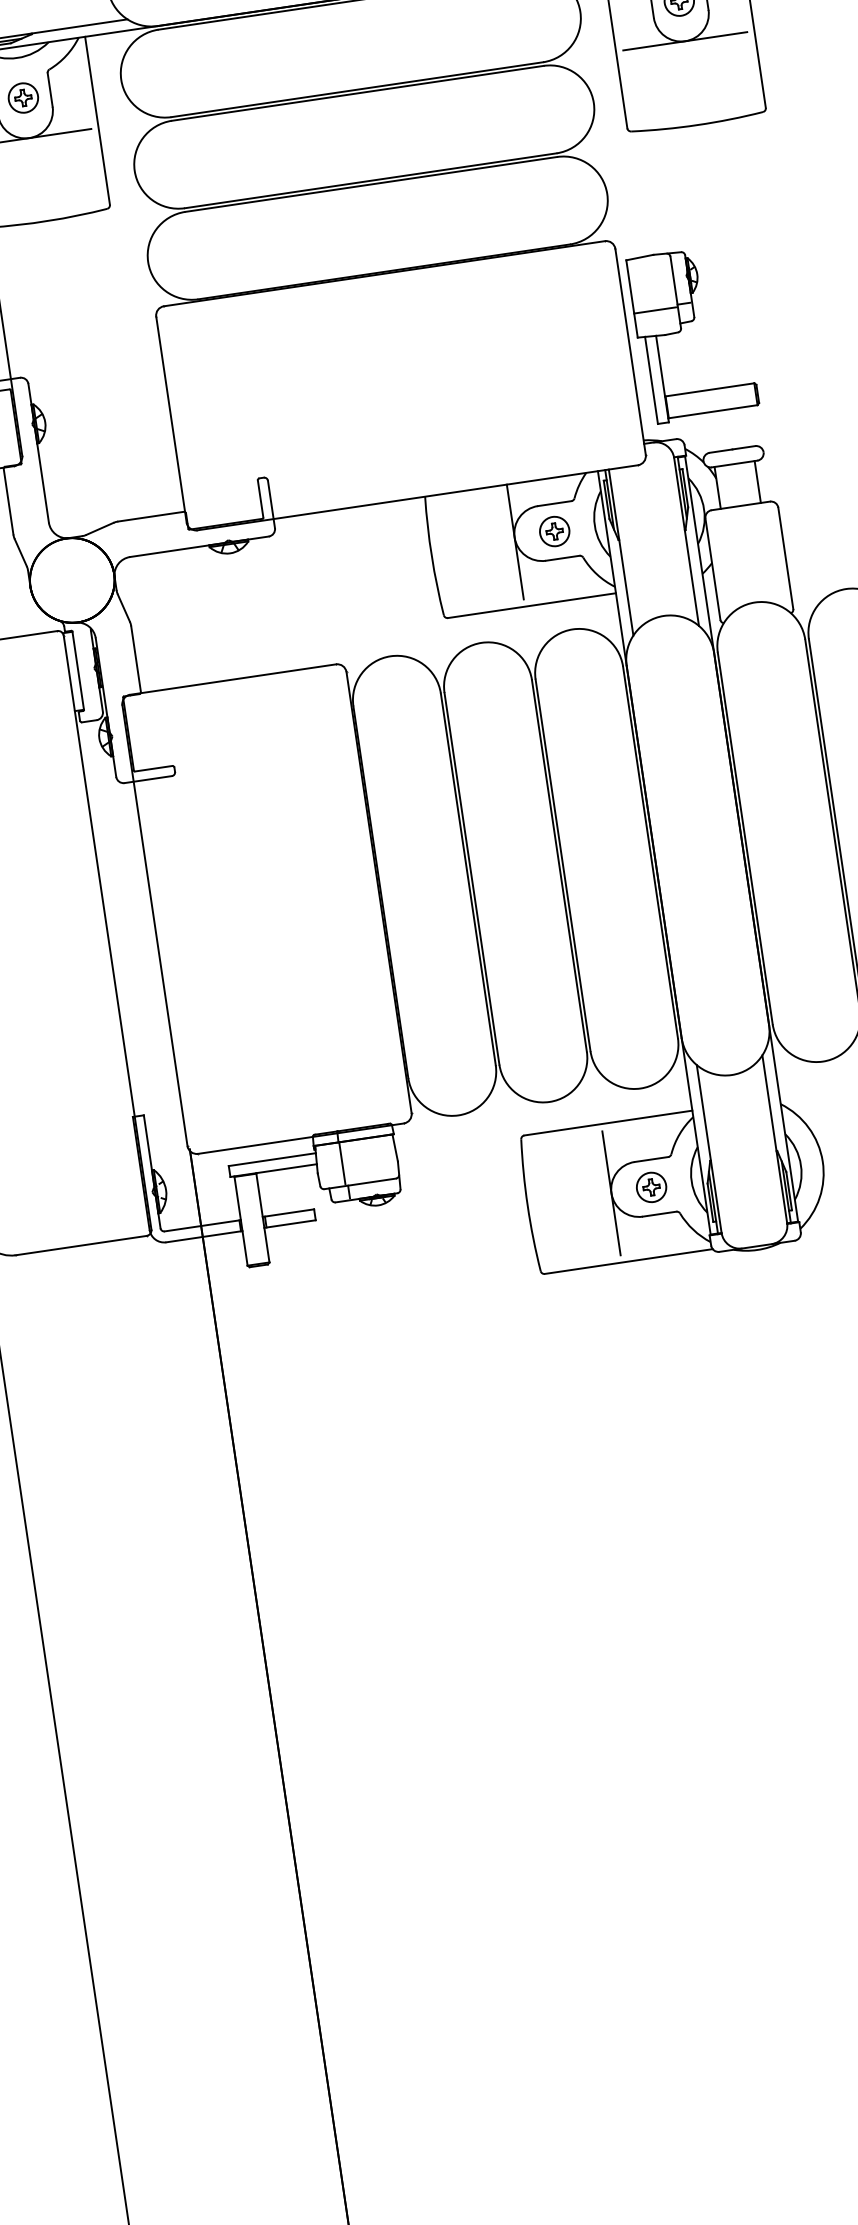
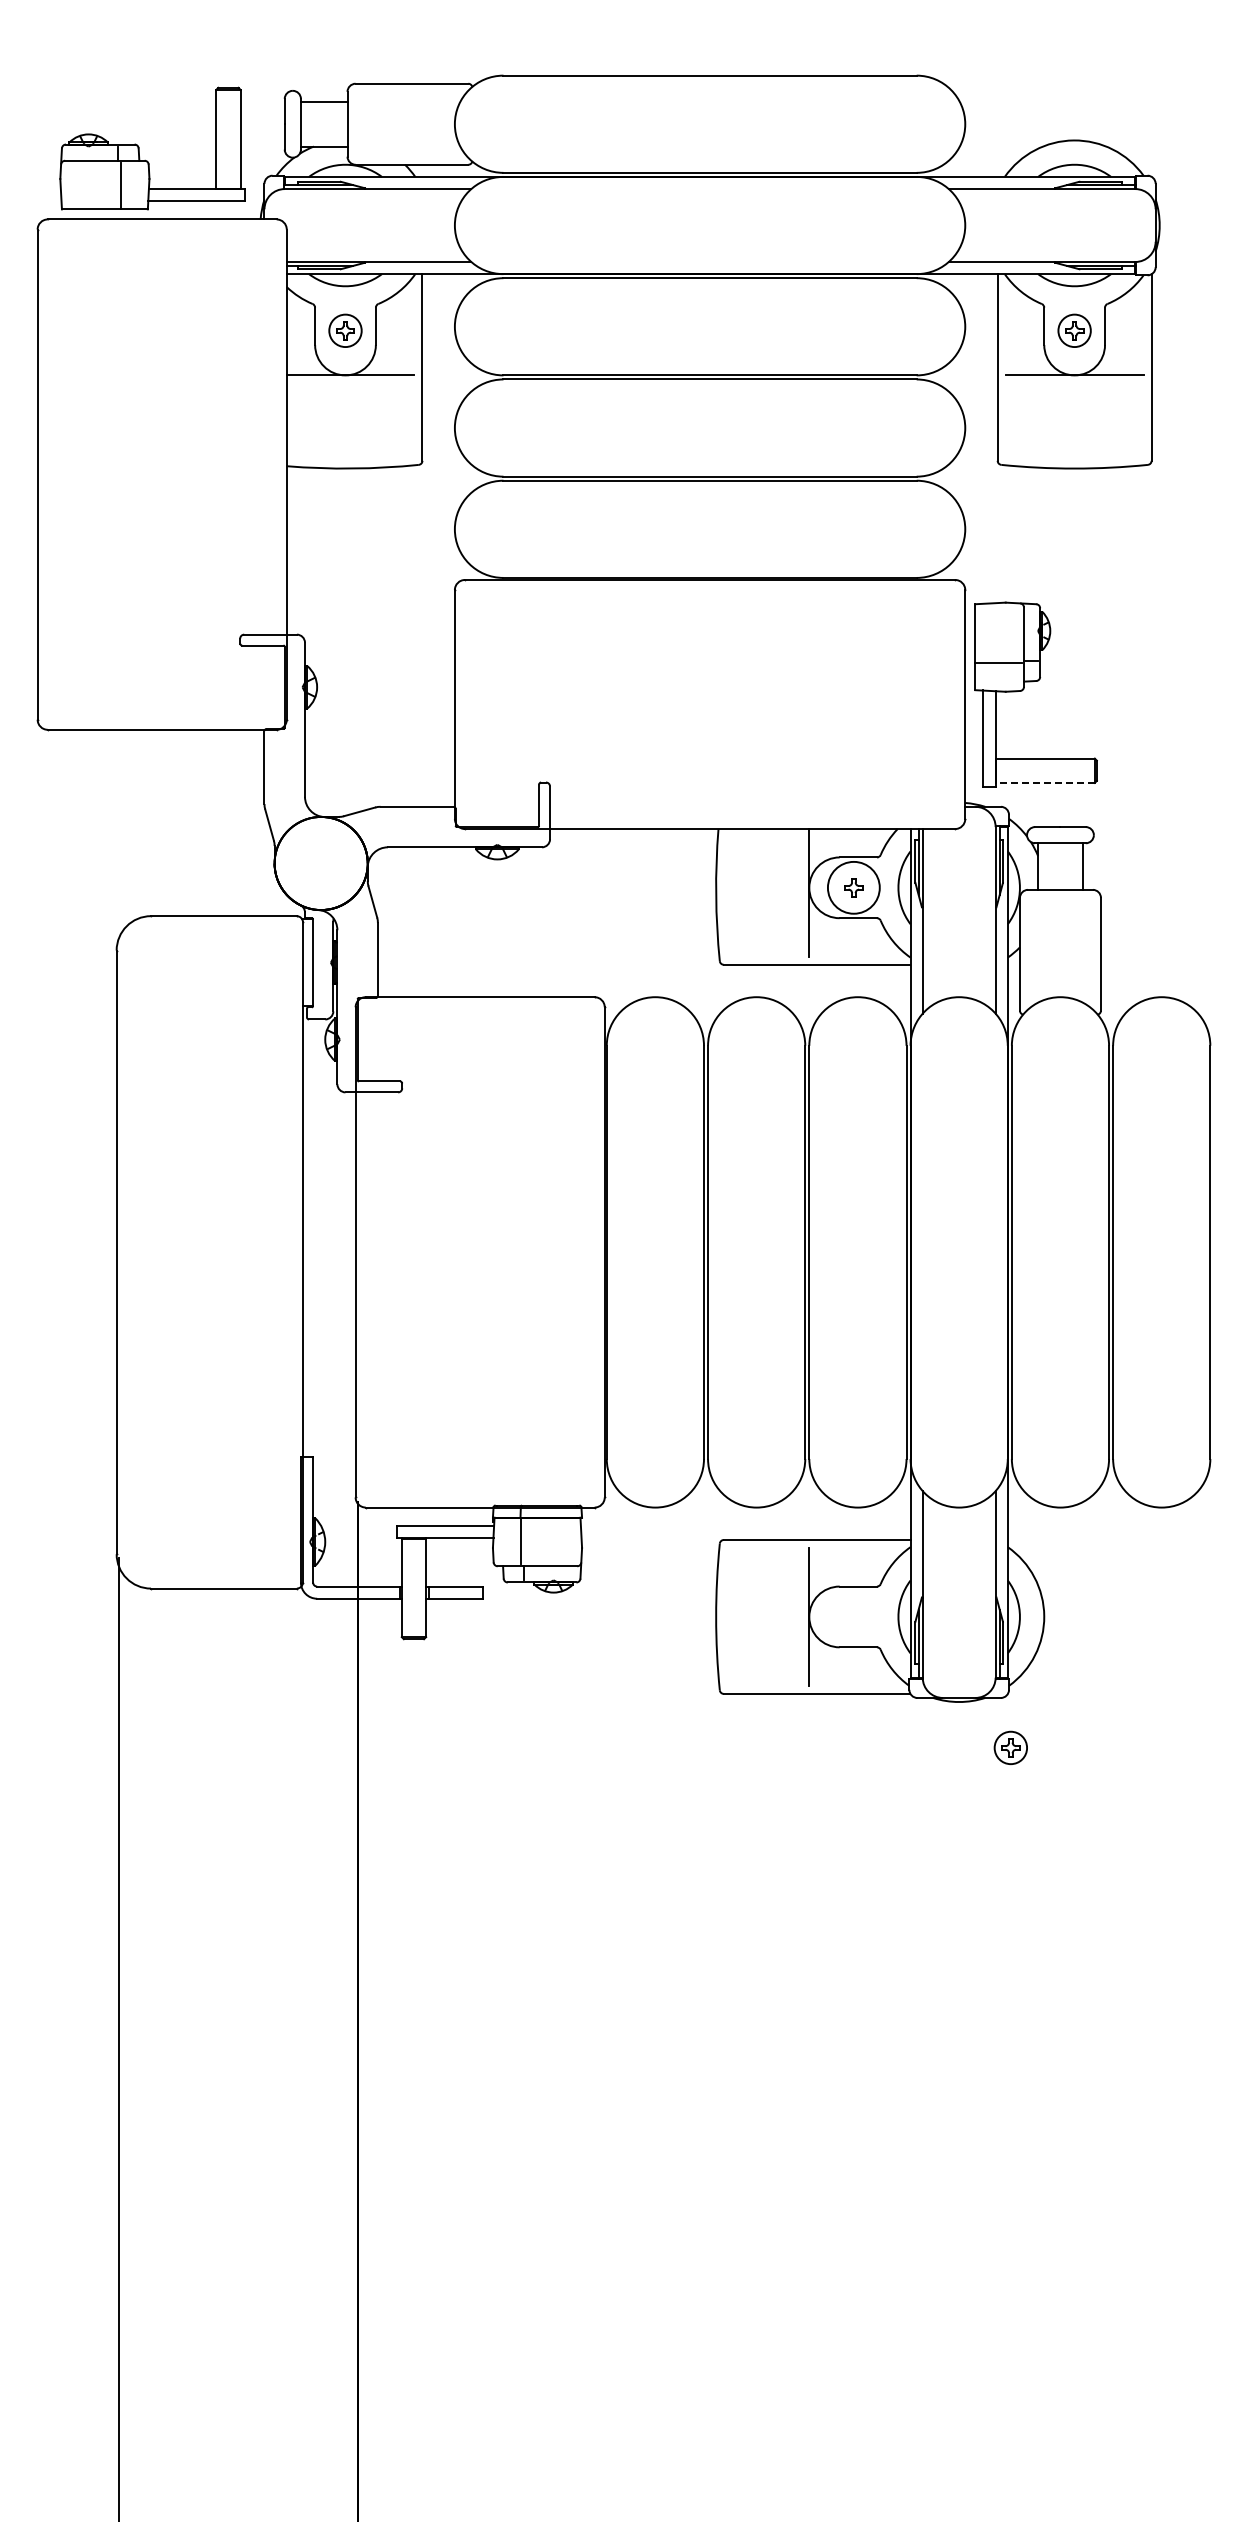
line: (713, 411) -> (1045, 782), solid -> dashed
circle: (554, 531) -> (853, 887), size x1.6
part: (651, 1187) -> (1010, 1747), moved

